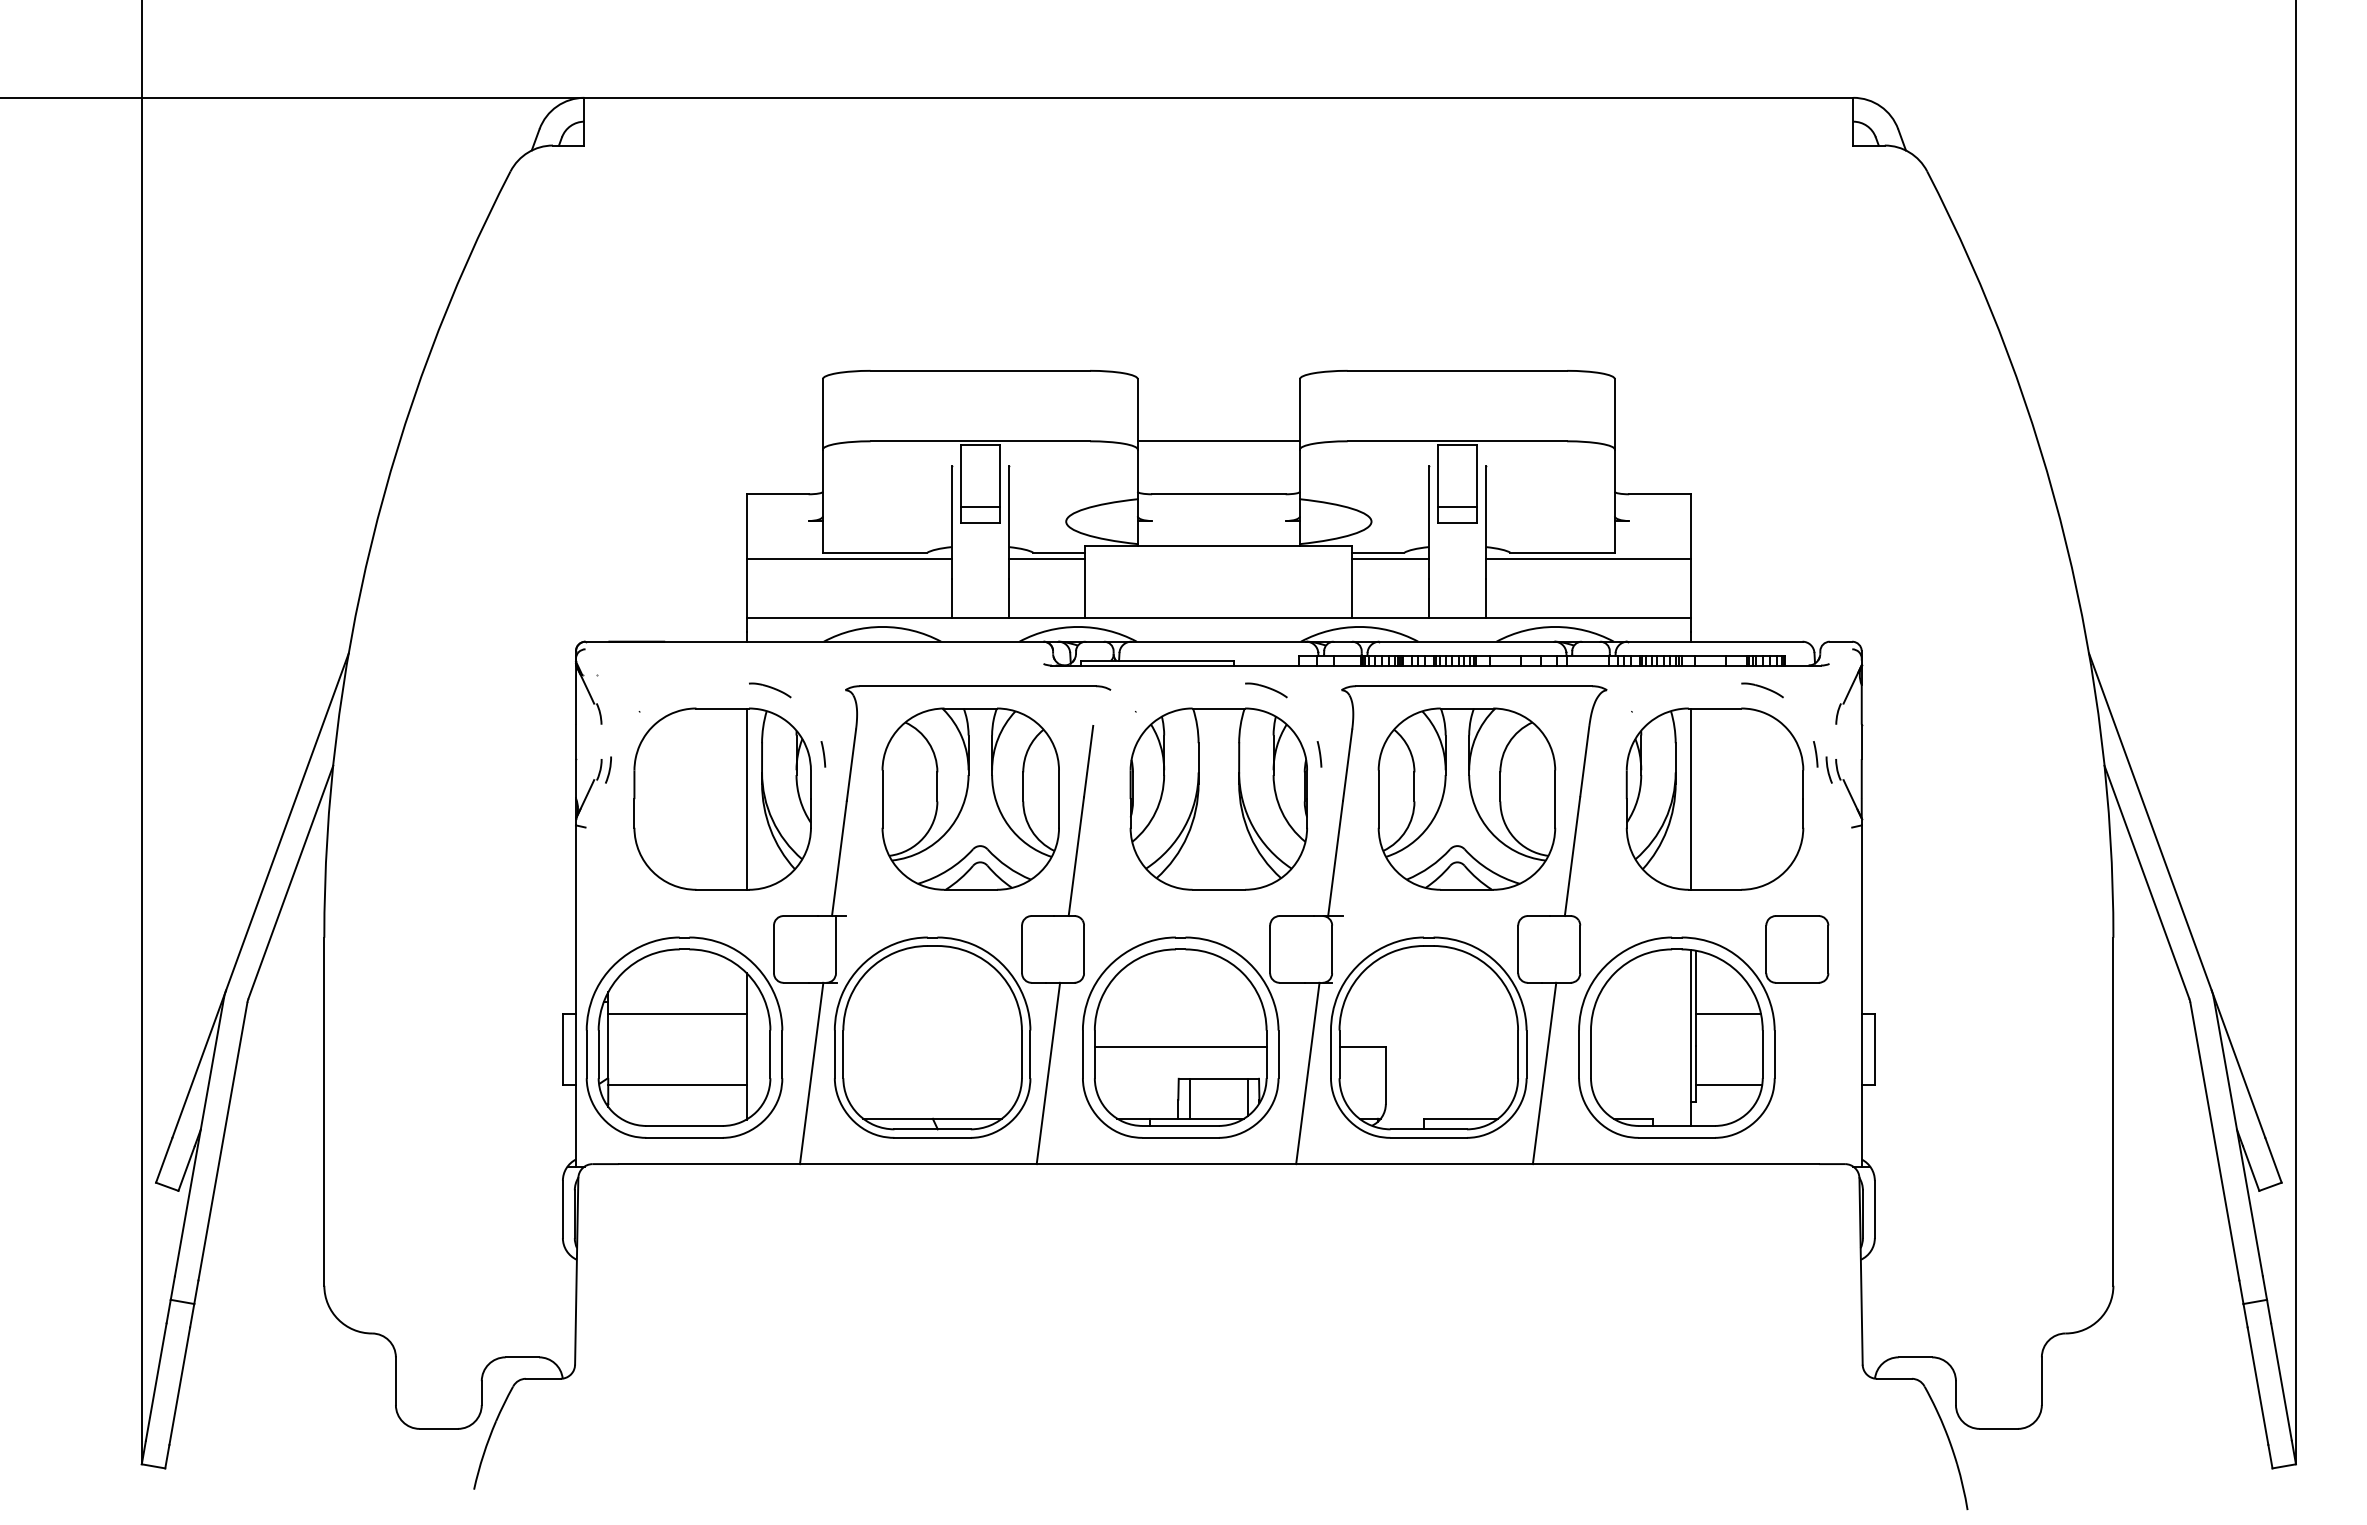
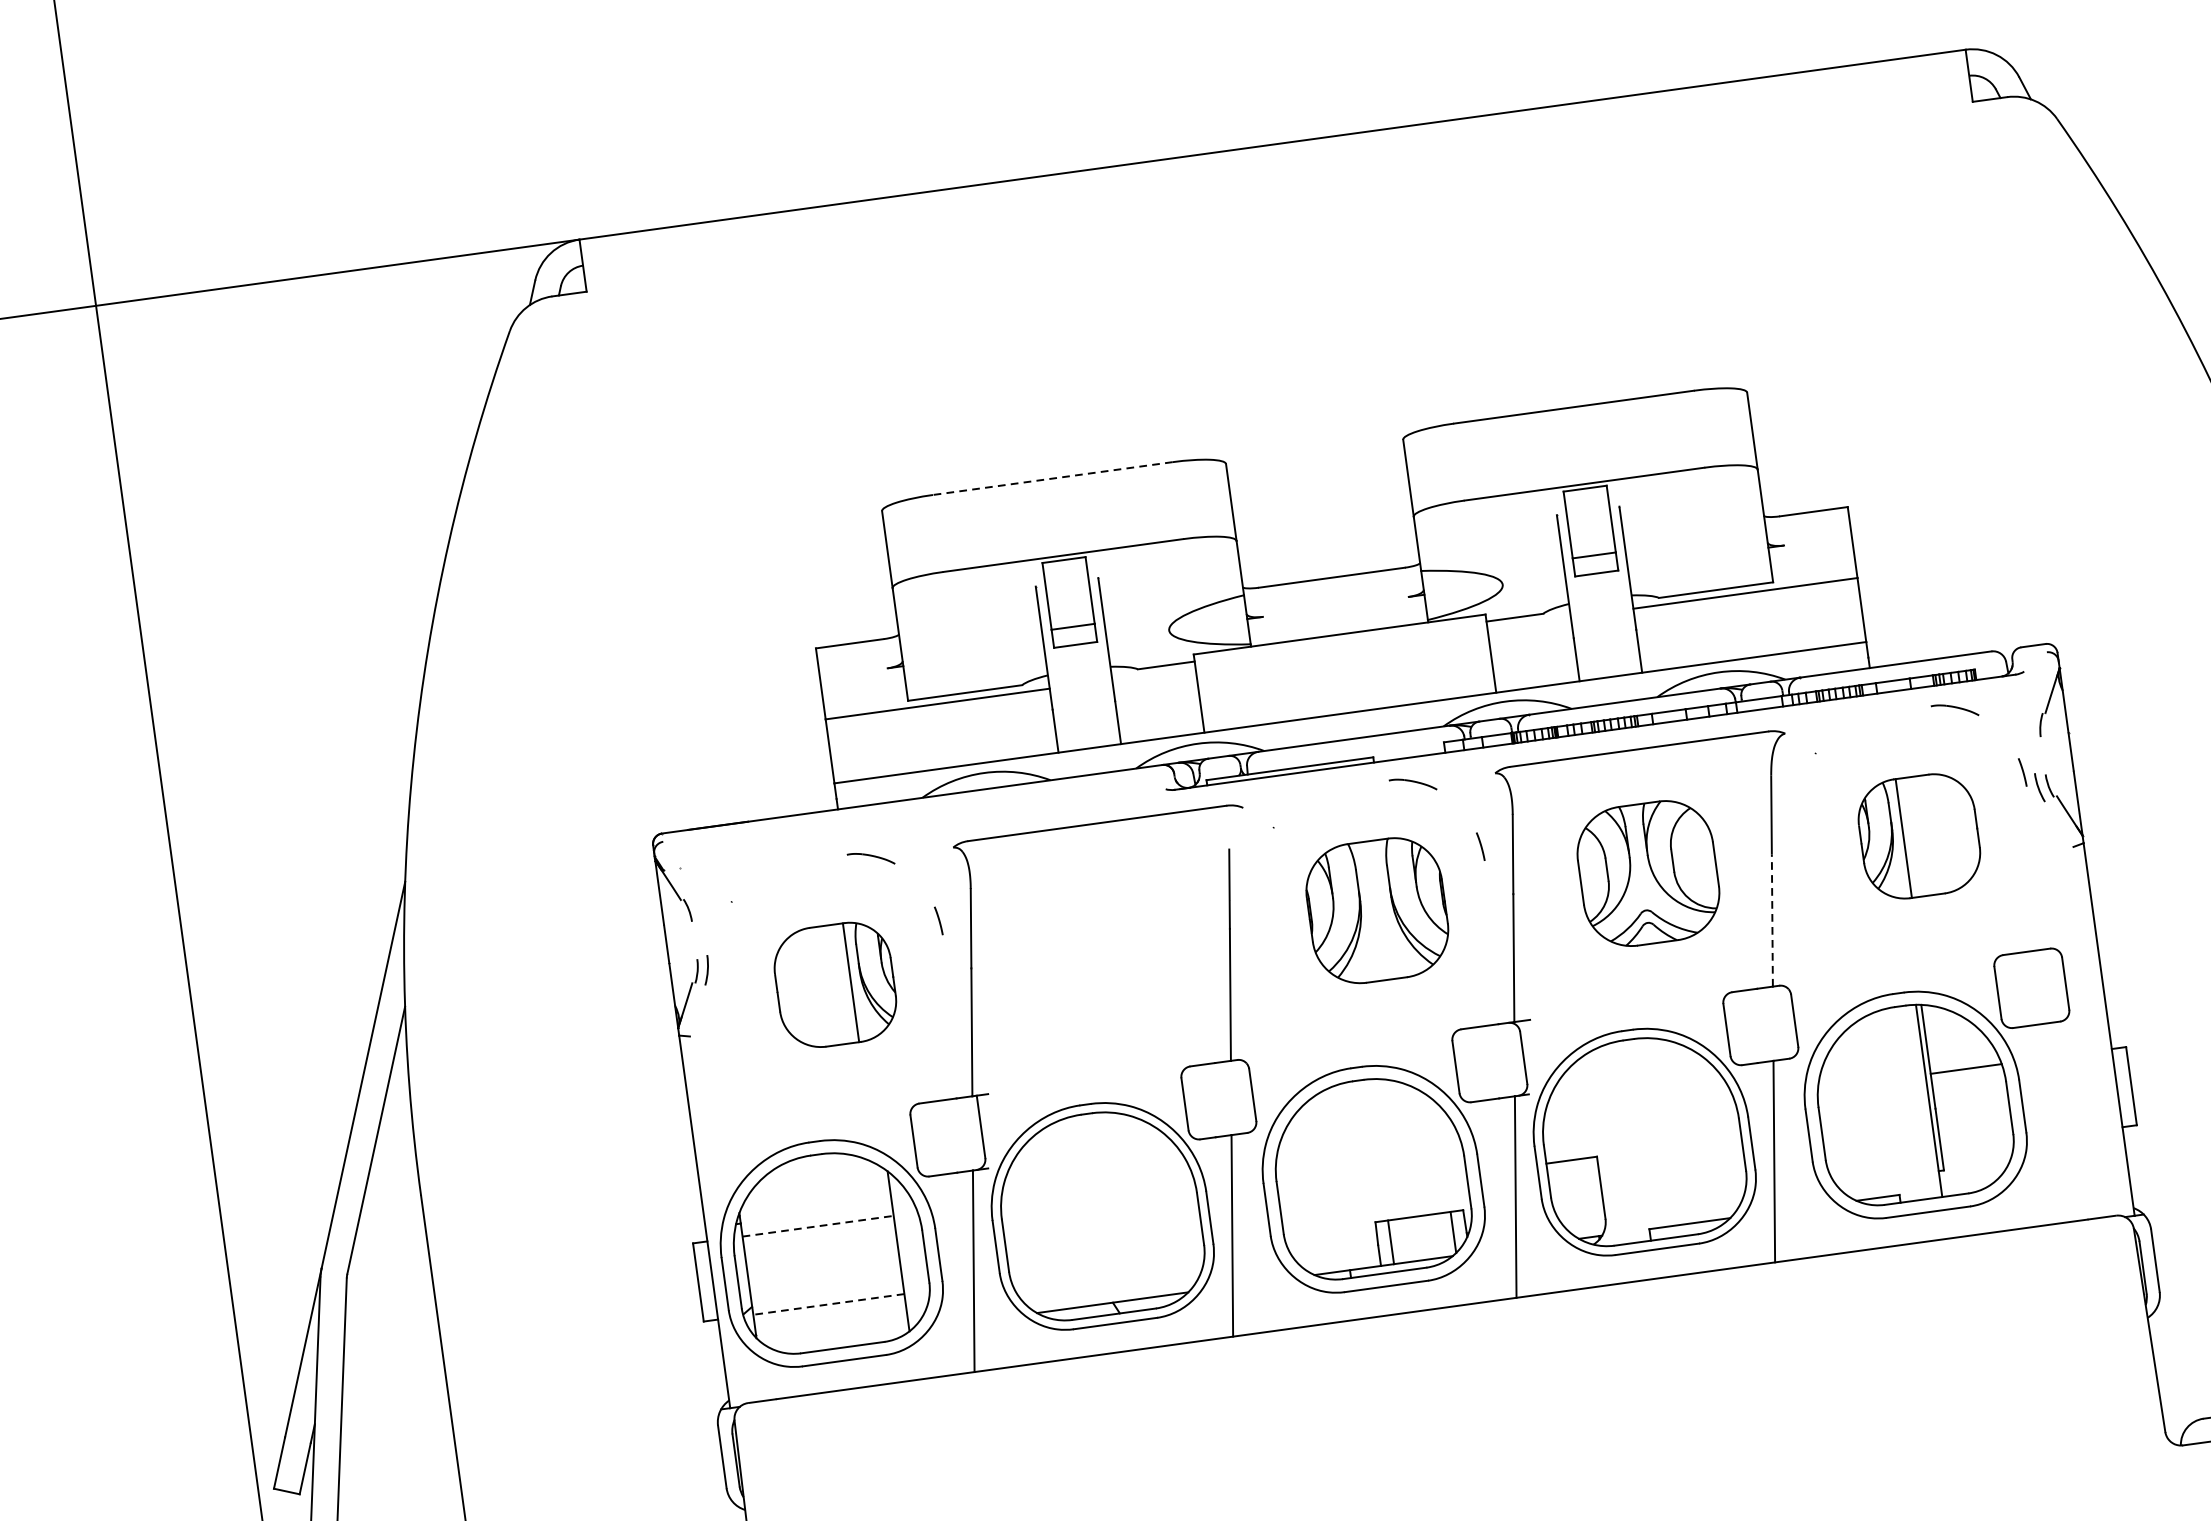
line: (980, 370) -> (1052, 478), solid -> dashed
line: (1218, 441) -> (1323, 520), removed
line: (1046, 559) -> (1153, 674), removed
line: (1390, 559) -> (1529, 623), removed
part: (722, 798) -> (835, 984), size x0.6
part: (970, 798) -> (1106, 947), removed
part: (1218, 798) -> (1376, 910), size x0.7
part: (1466, 798) -> (1647, 872), size x0.7
part: (1714, 798) -> (1918, 835), size x0.6
line: (1572, 856) -> (1772, 920), solid -> dashed
line: (677, 1013) -> (818, 1225), solid -> dashed
line: (1180, 1047) -> (1372, 1187), removed
line: (676, 1085) -> (827, 1304), solid -> dashed
line: (1728, 1085) -> (1976, 1147), removed

